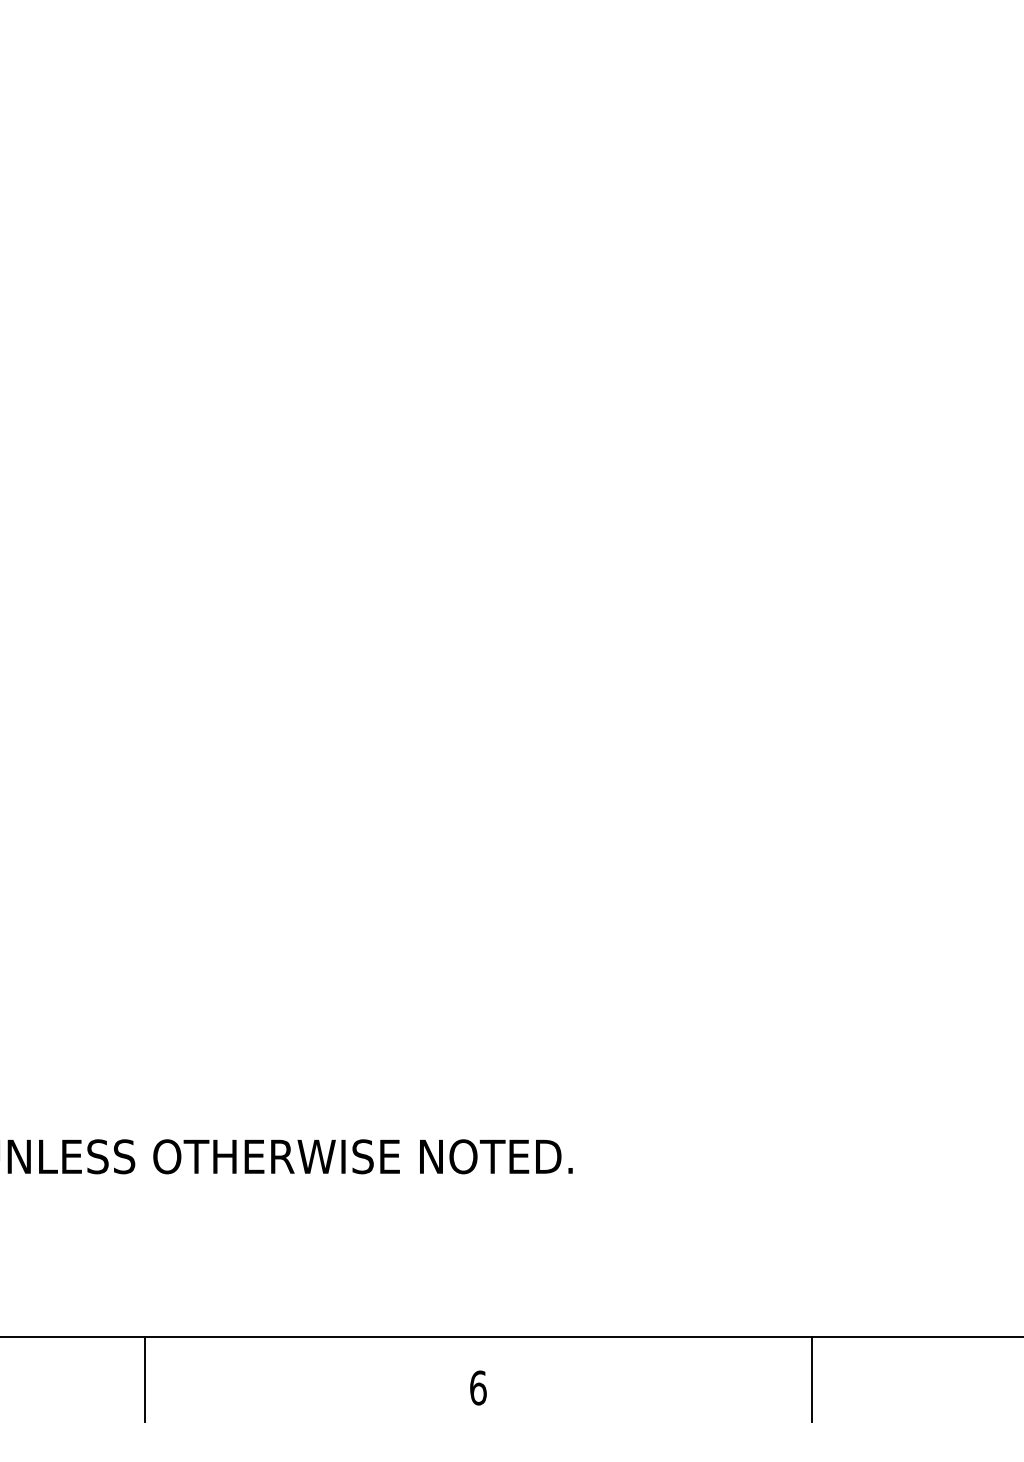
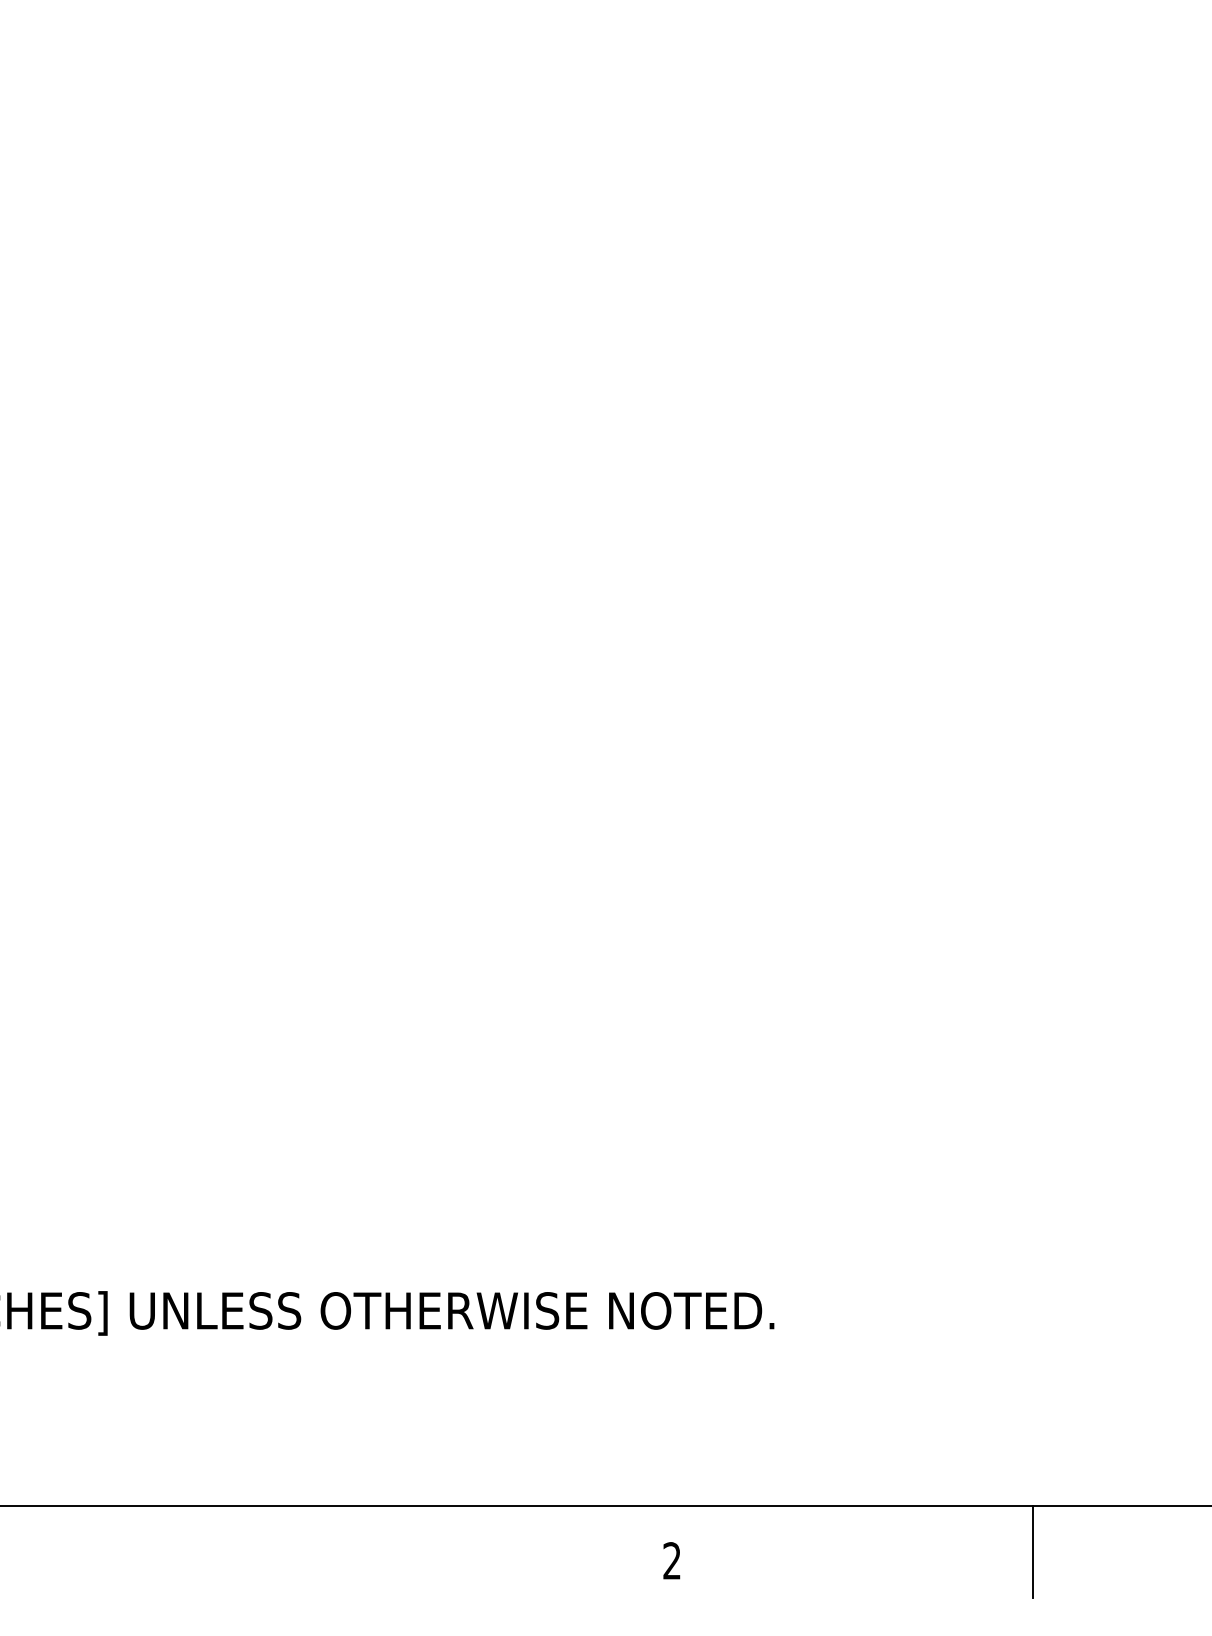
line: (144, 1379) -> (311, 1551), removed
text: (478, 1387) -> (672, 1560), 6 -> 2

